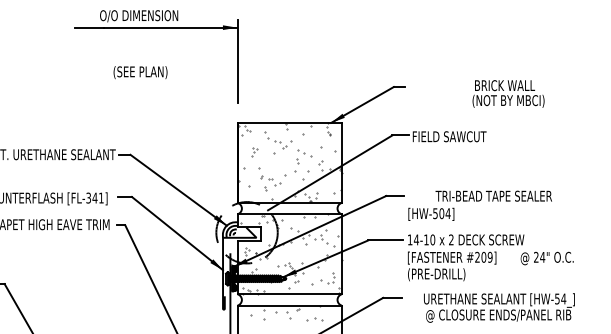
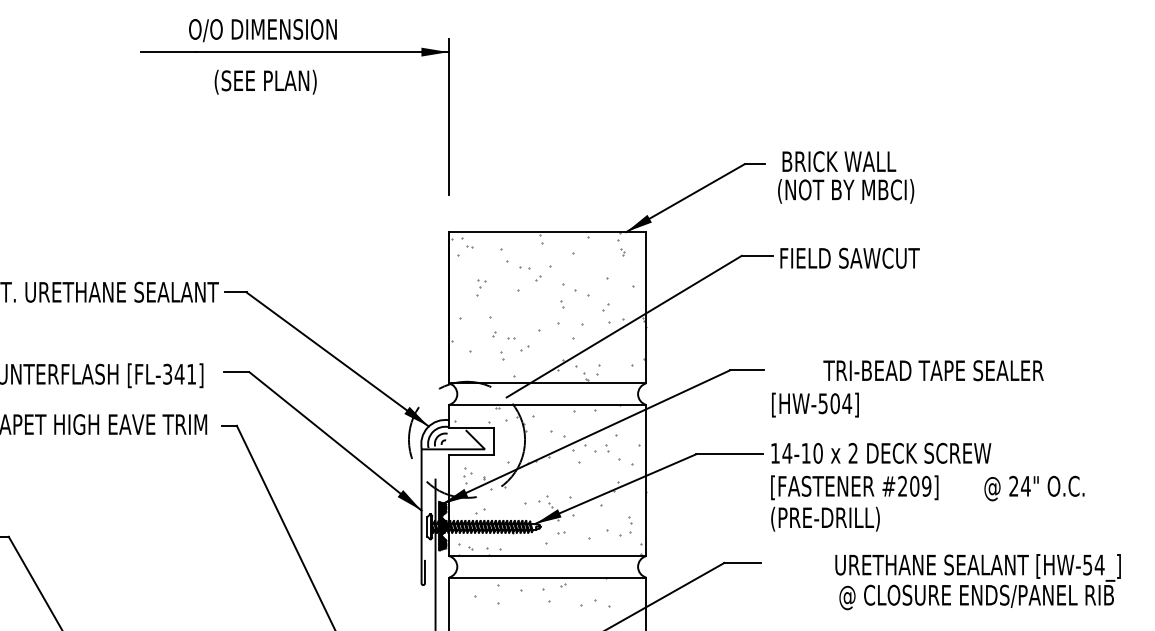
text: (140, 72) -> (265, 82), moved
text: (508, 93) -> (845, 176), moved
text: (499, 307) -> (978, 581), moved

